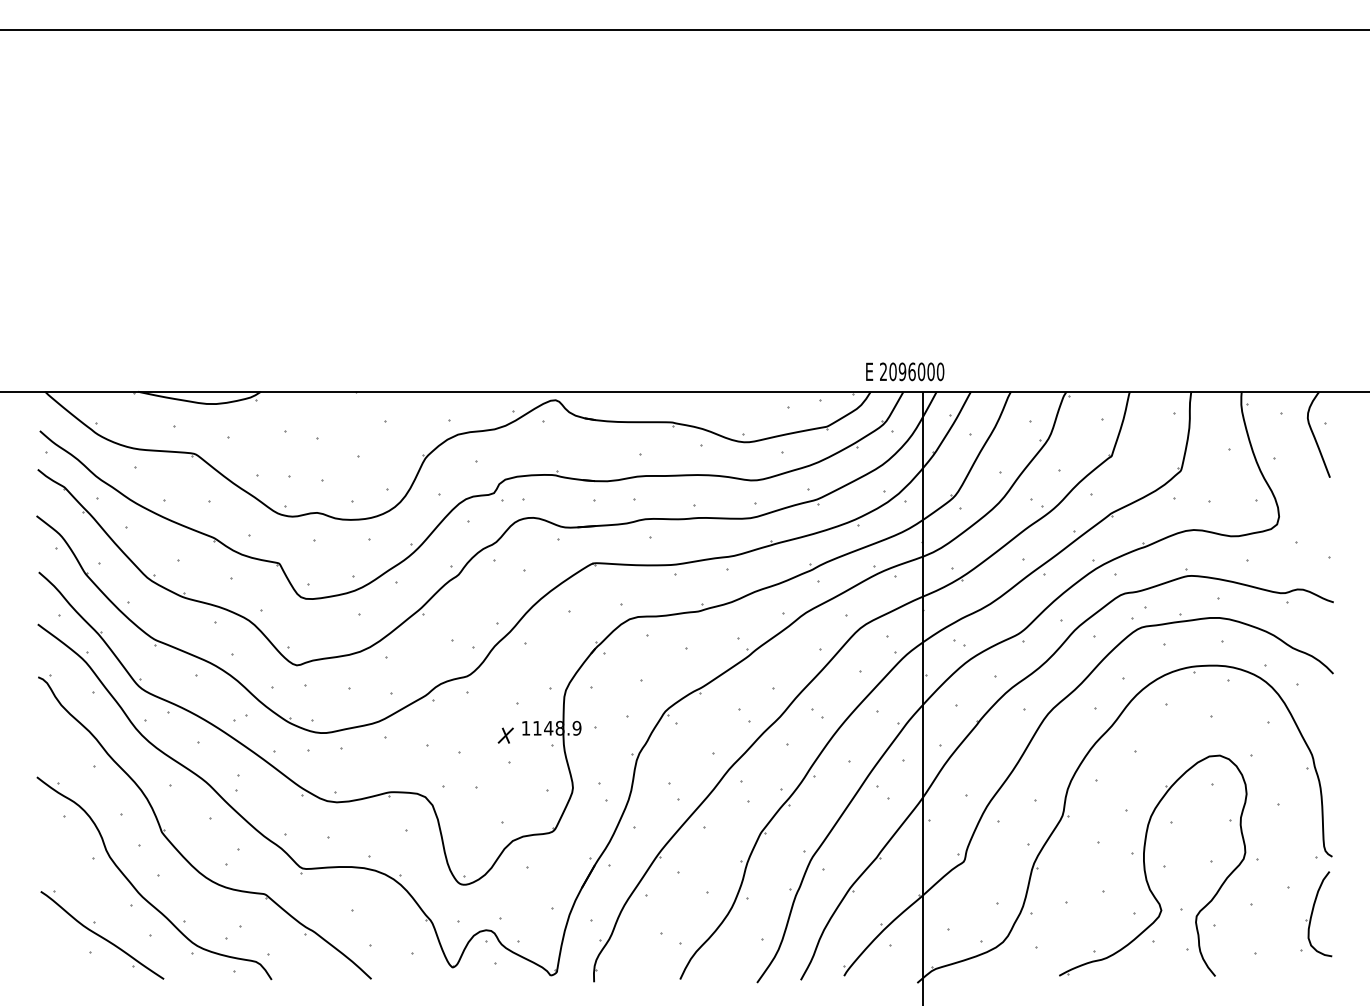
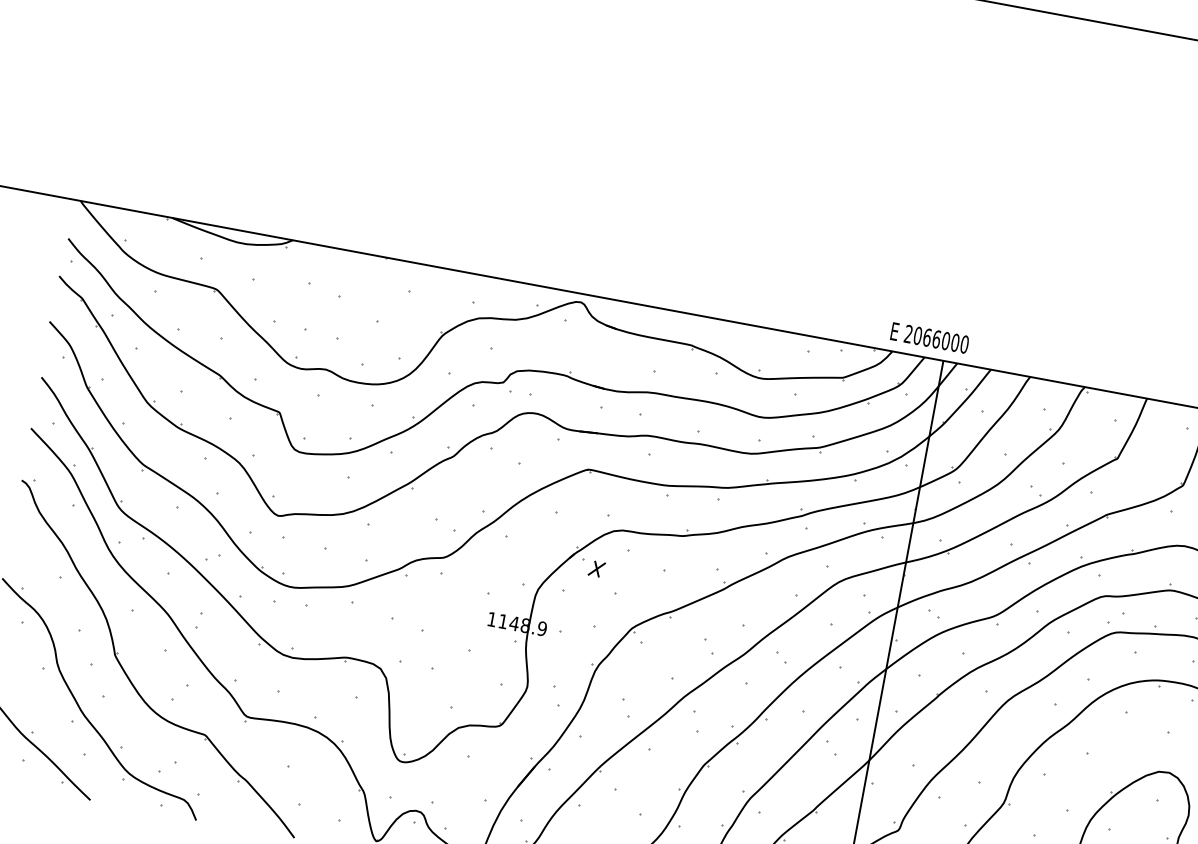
text: (902, 371) -> (927, 337), 2096000 -> 2066000
part: (505, 735) -> (596, 568), moved

